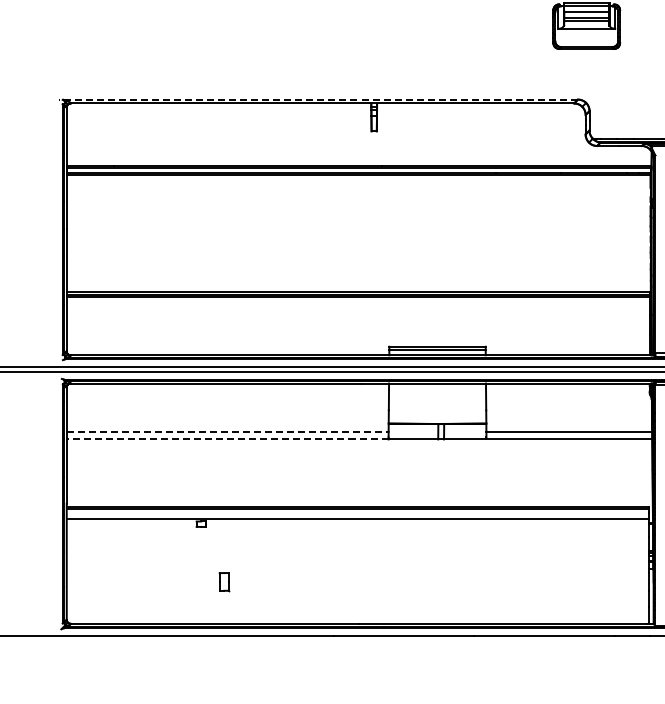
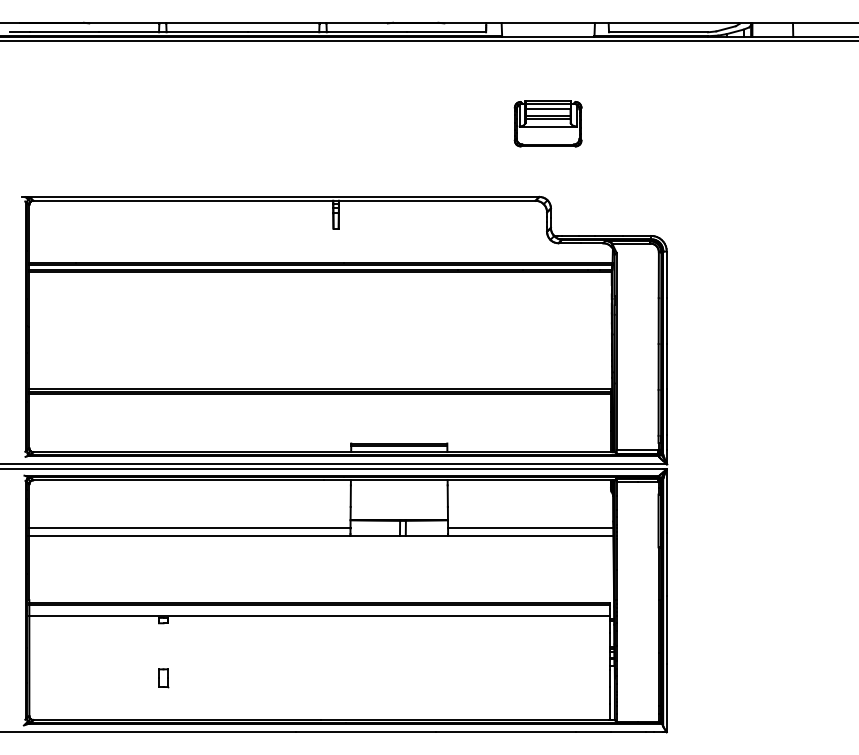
line: (318, 99) -> (280, 196), dashed -> solid
line: (227, 431) -> (189, 528), dashed -> solid
line: (227, 439) -> (189, 536), dashed -> solid
part: (224, 582) -> (163, 678), moved

